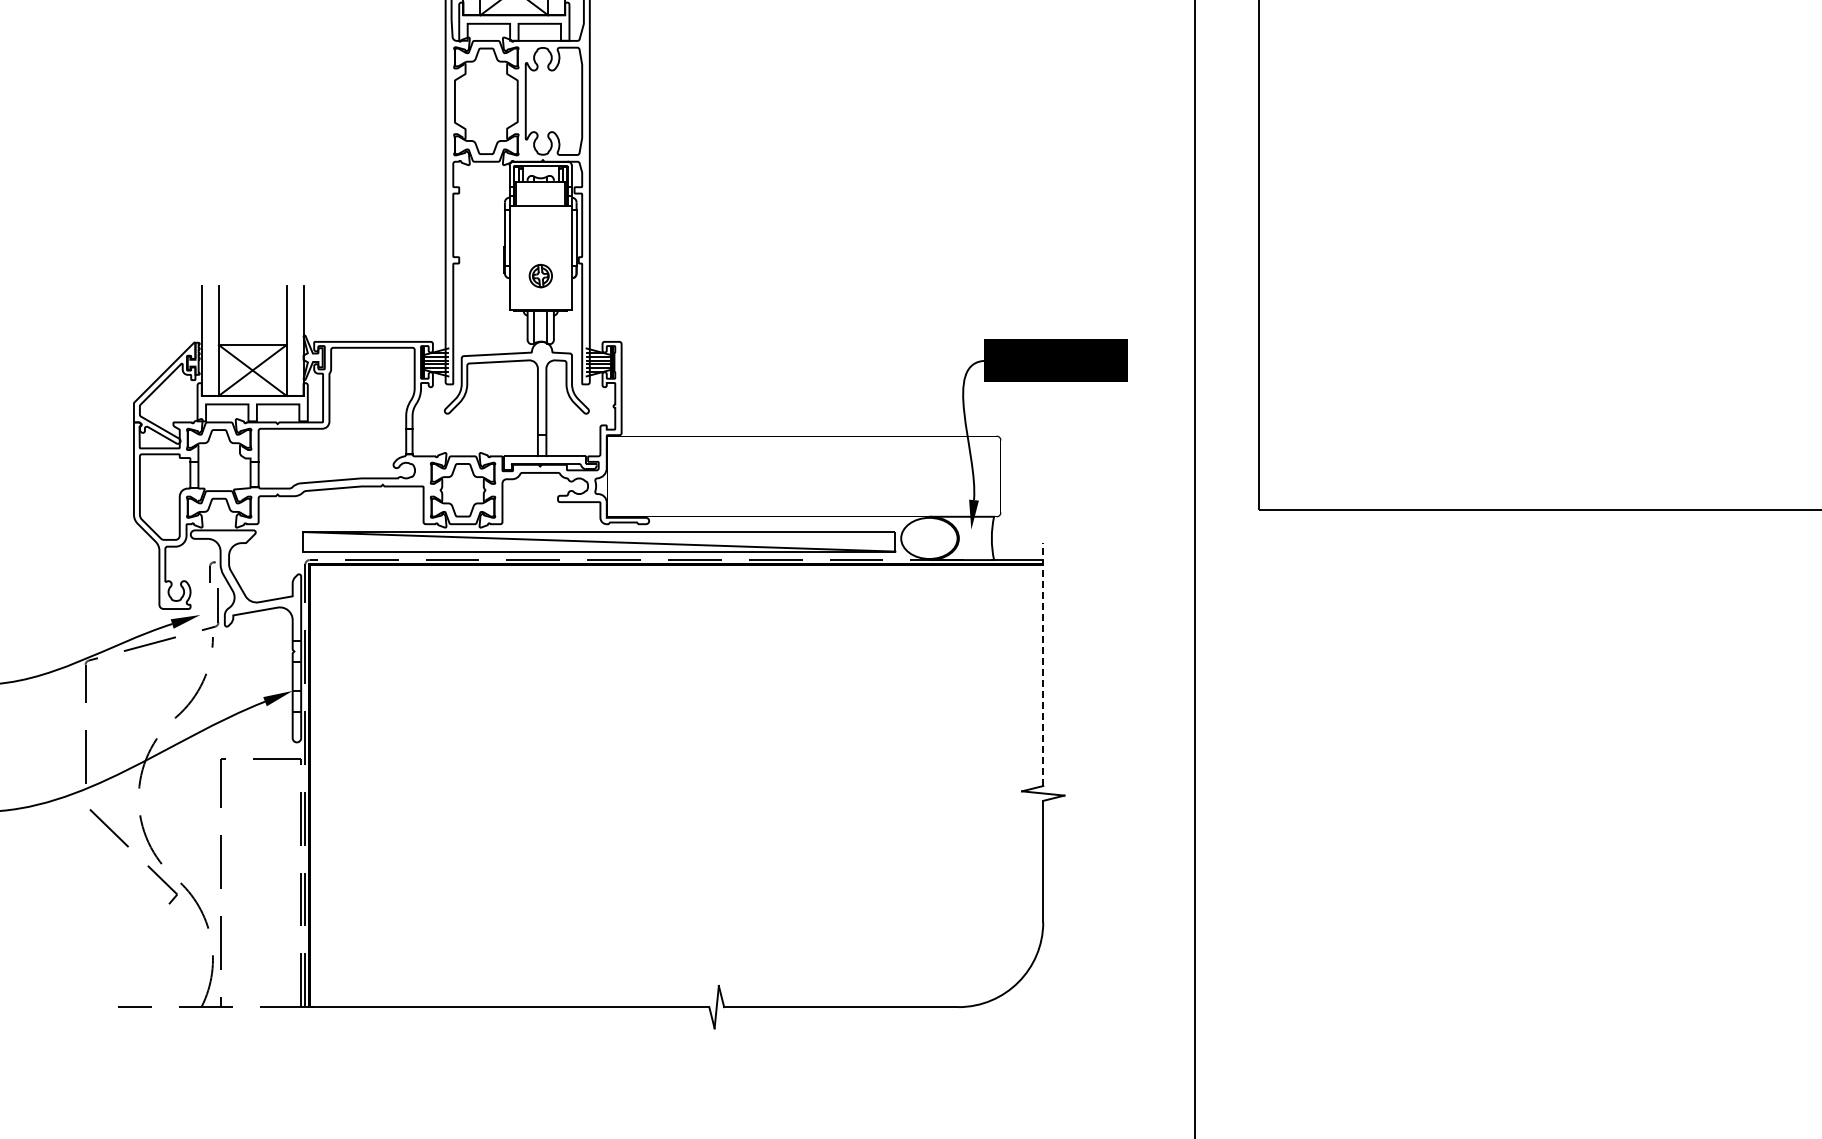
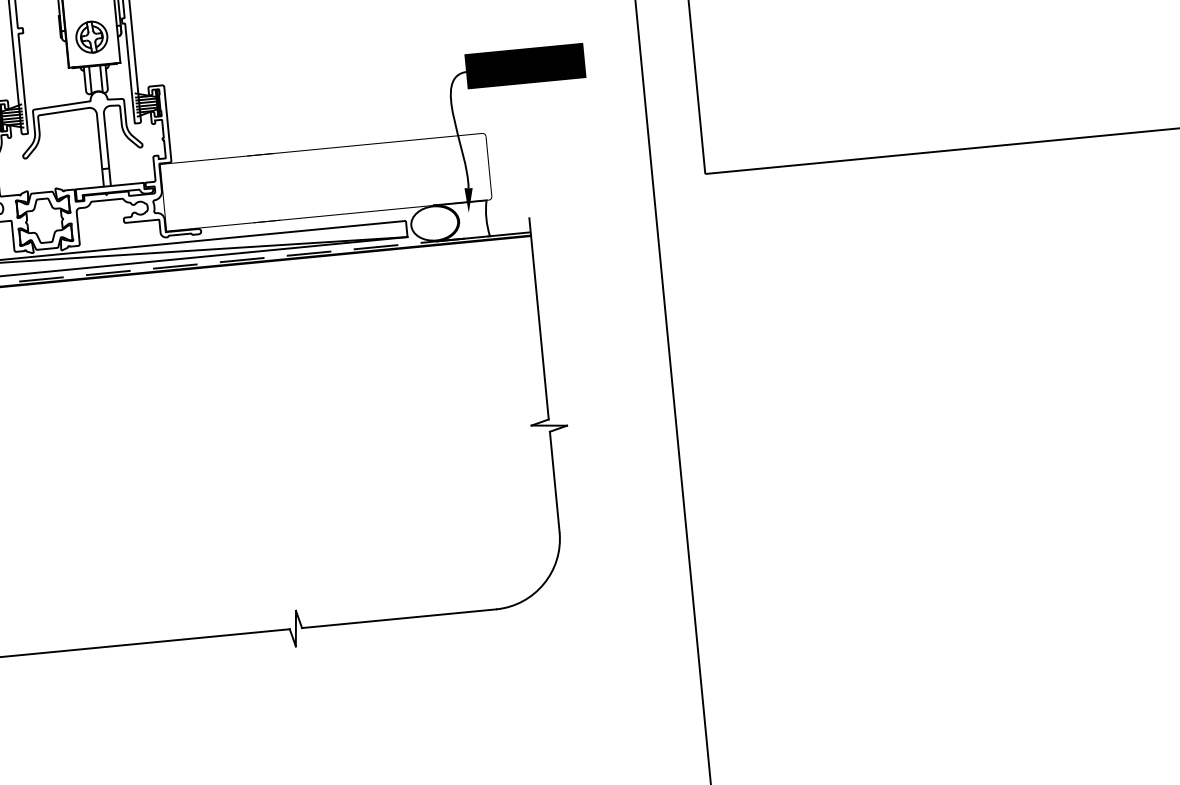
part: (540, 275) -> (91, 36), size x1.67
line: (1043, 664) -> (539, 318), dashed -> solid

